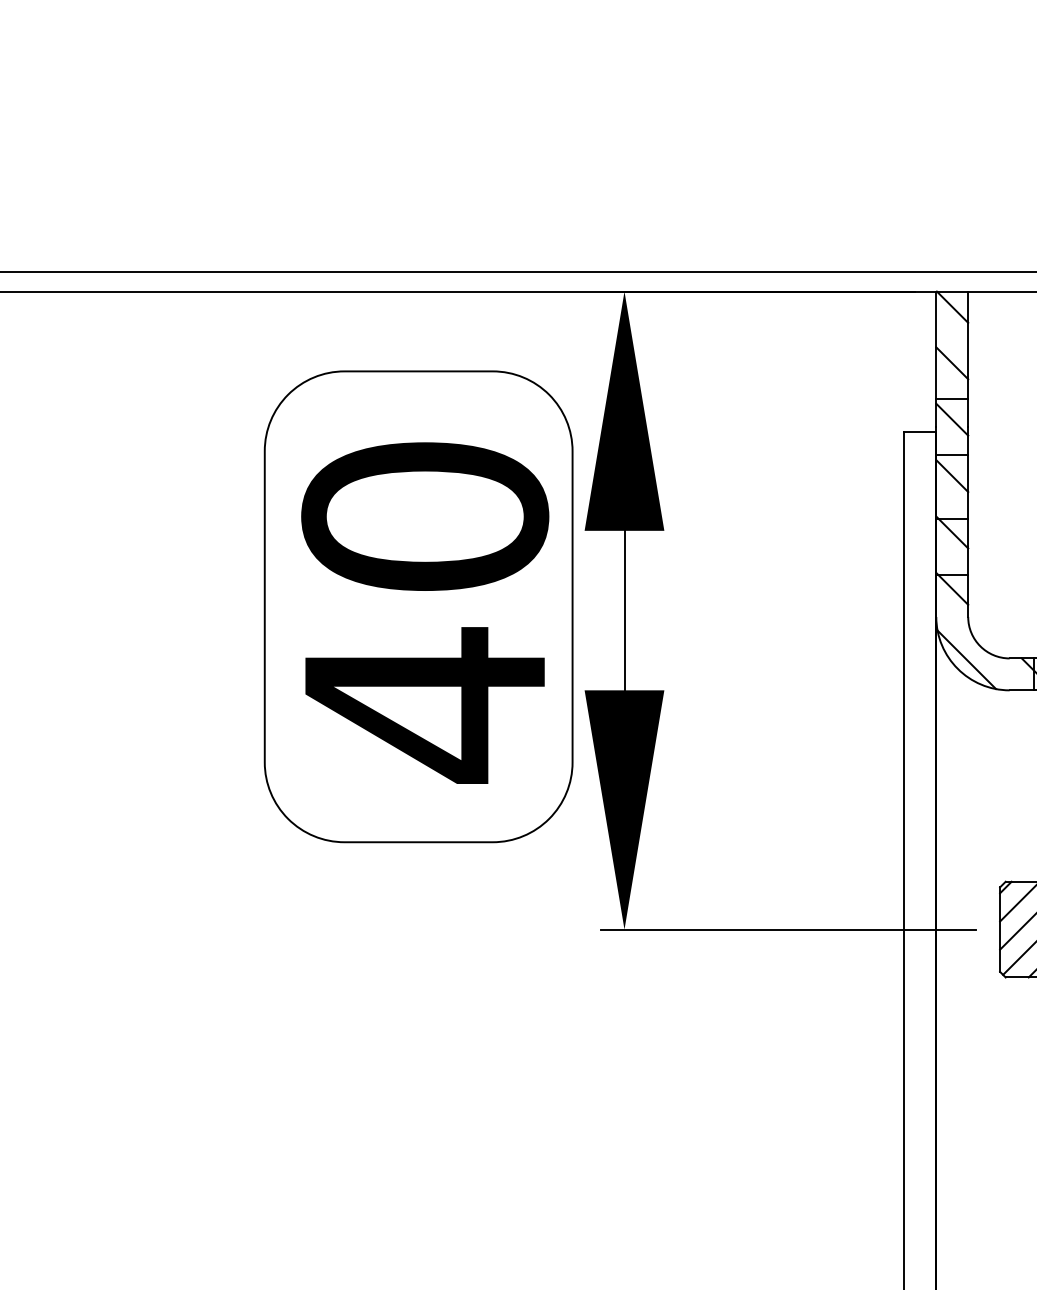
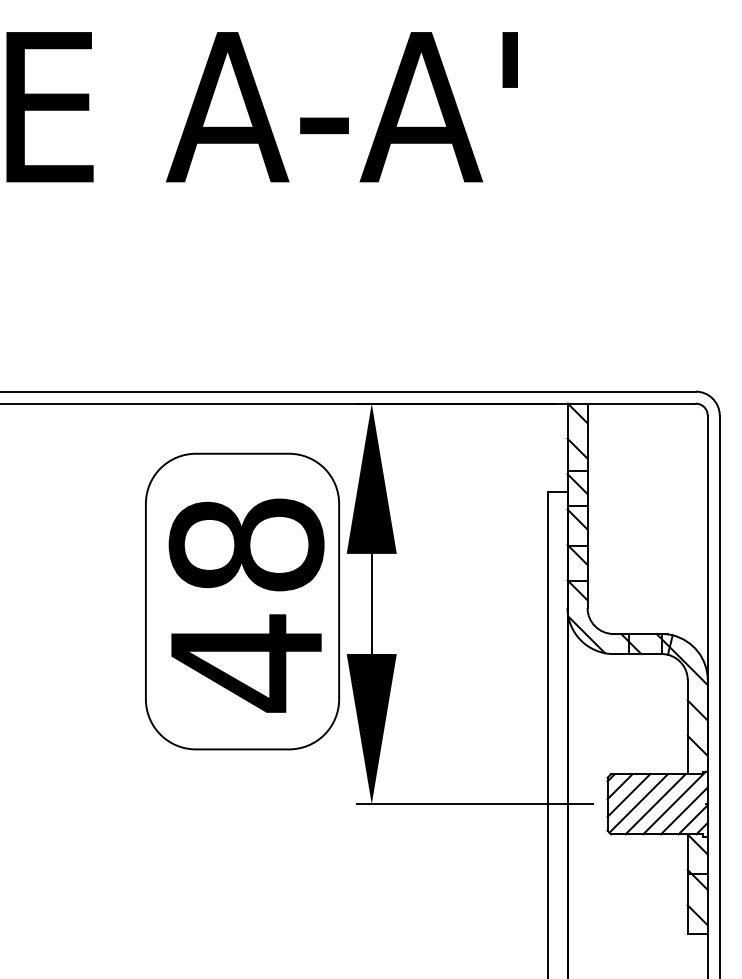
text: (425, 515) -> (246, 544), 40 -> 48

